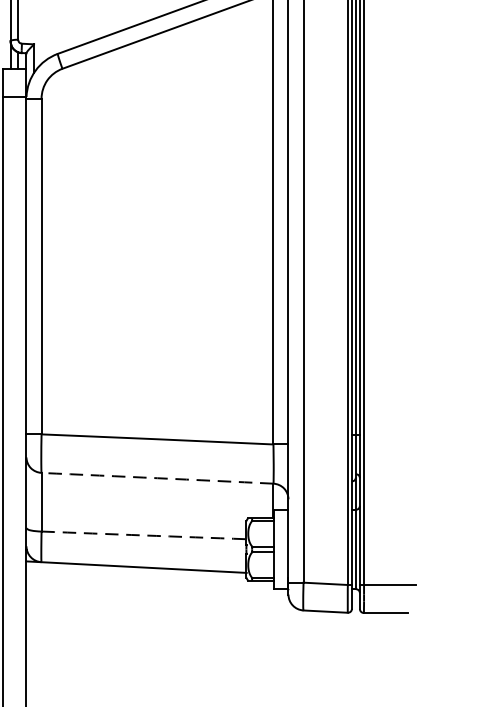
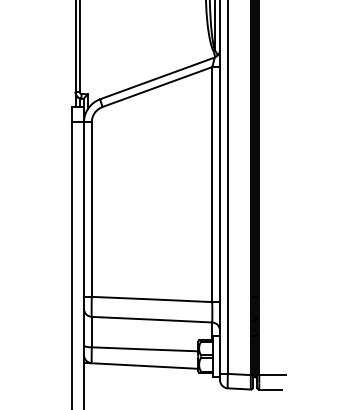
arc: (158, 477) -> (152, 319), dashed -> solid
arc: (143, 535) -> (144, 349), dashed -> solid

